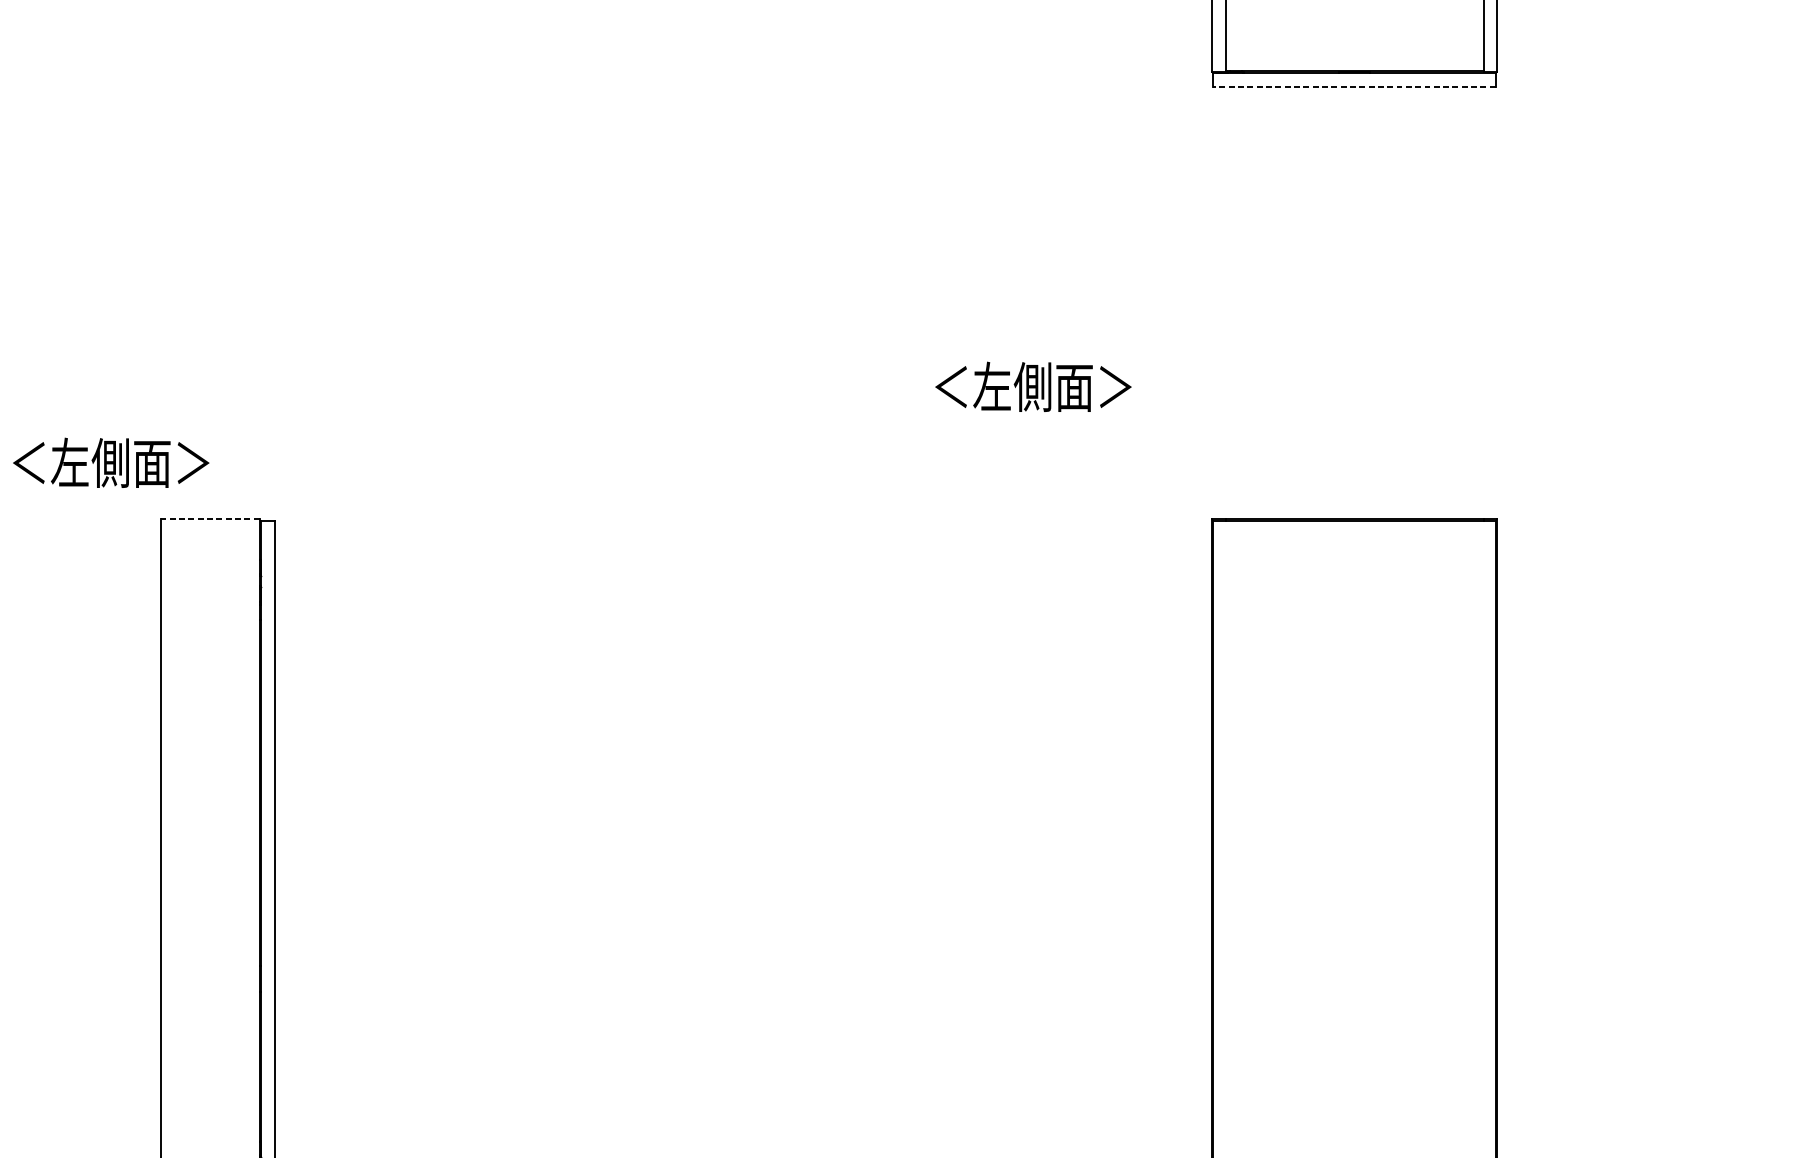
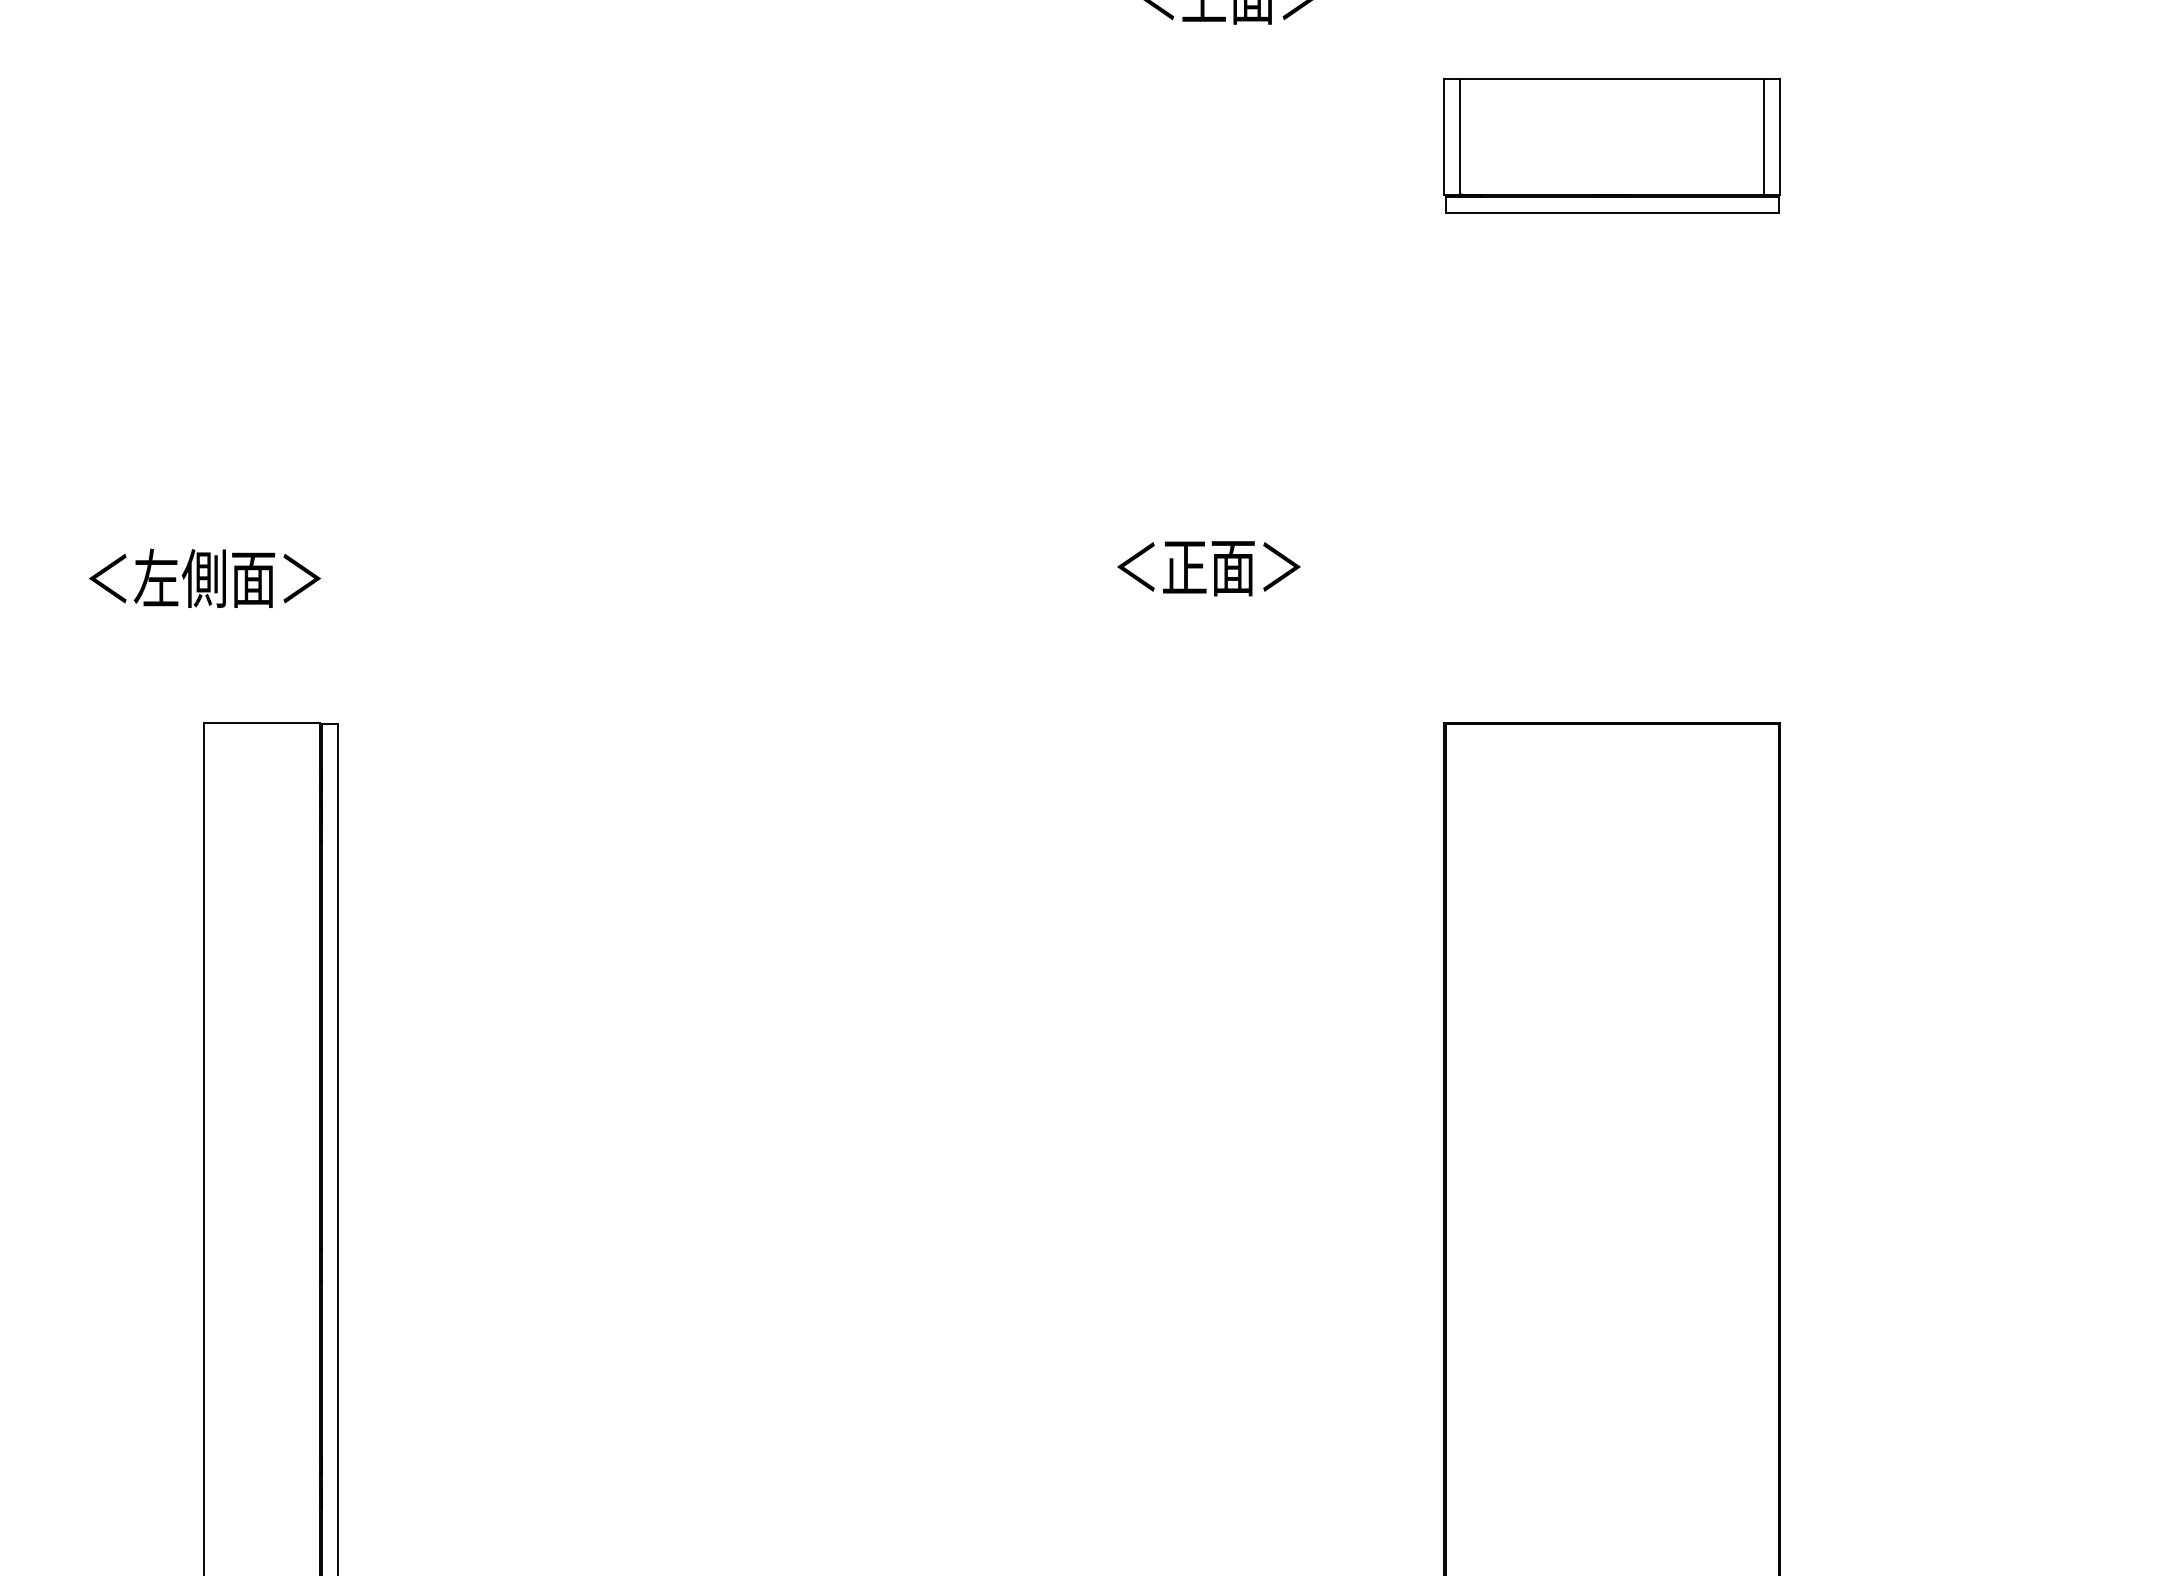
line: (1354, 86) -> (1612, 212), dashed -> solid
text: (1052, 386) -> (1255, 566), ＜左側面＞ -> ＜正面＞
text: (110, 462) -> (204, 577), moved
line: (209, 518) -> (261, 722), dashed -> solid

